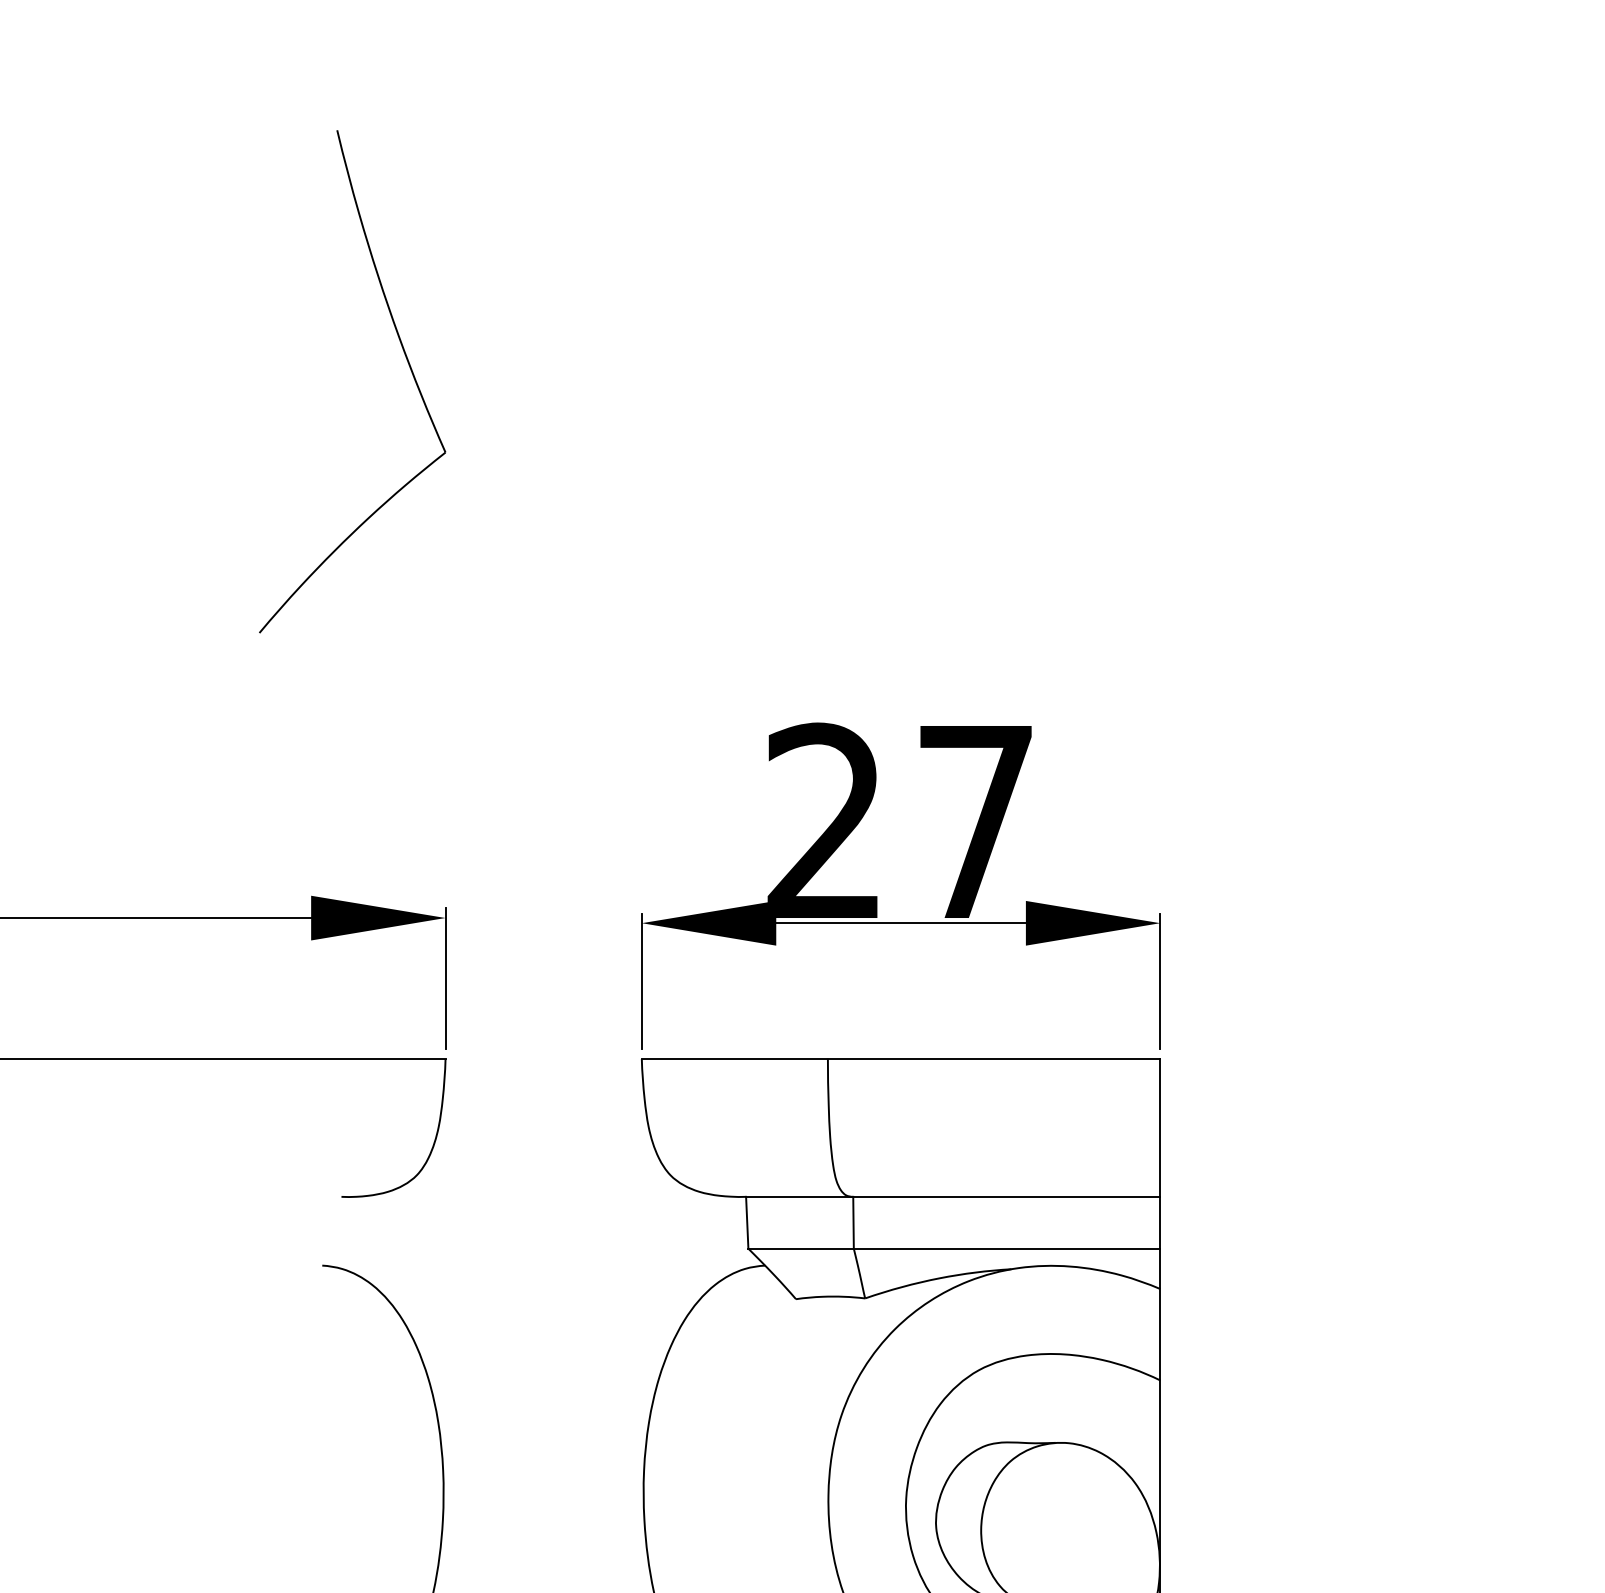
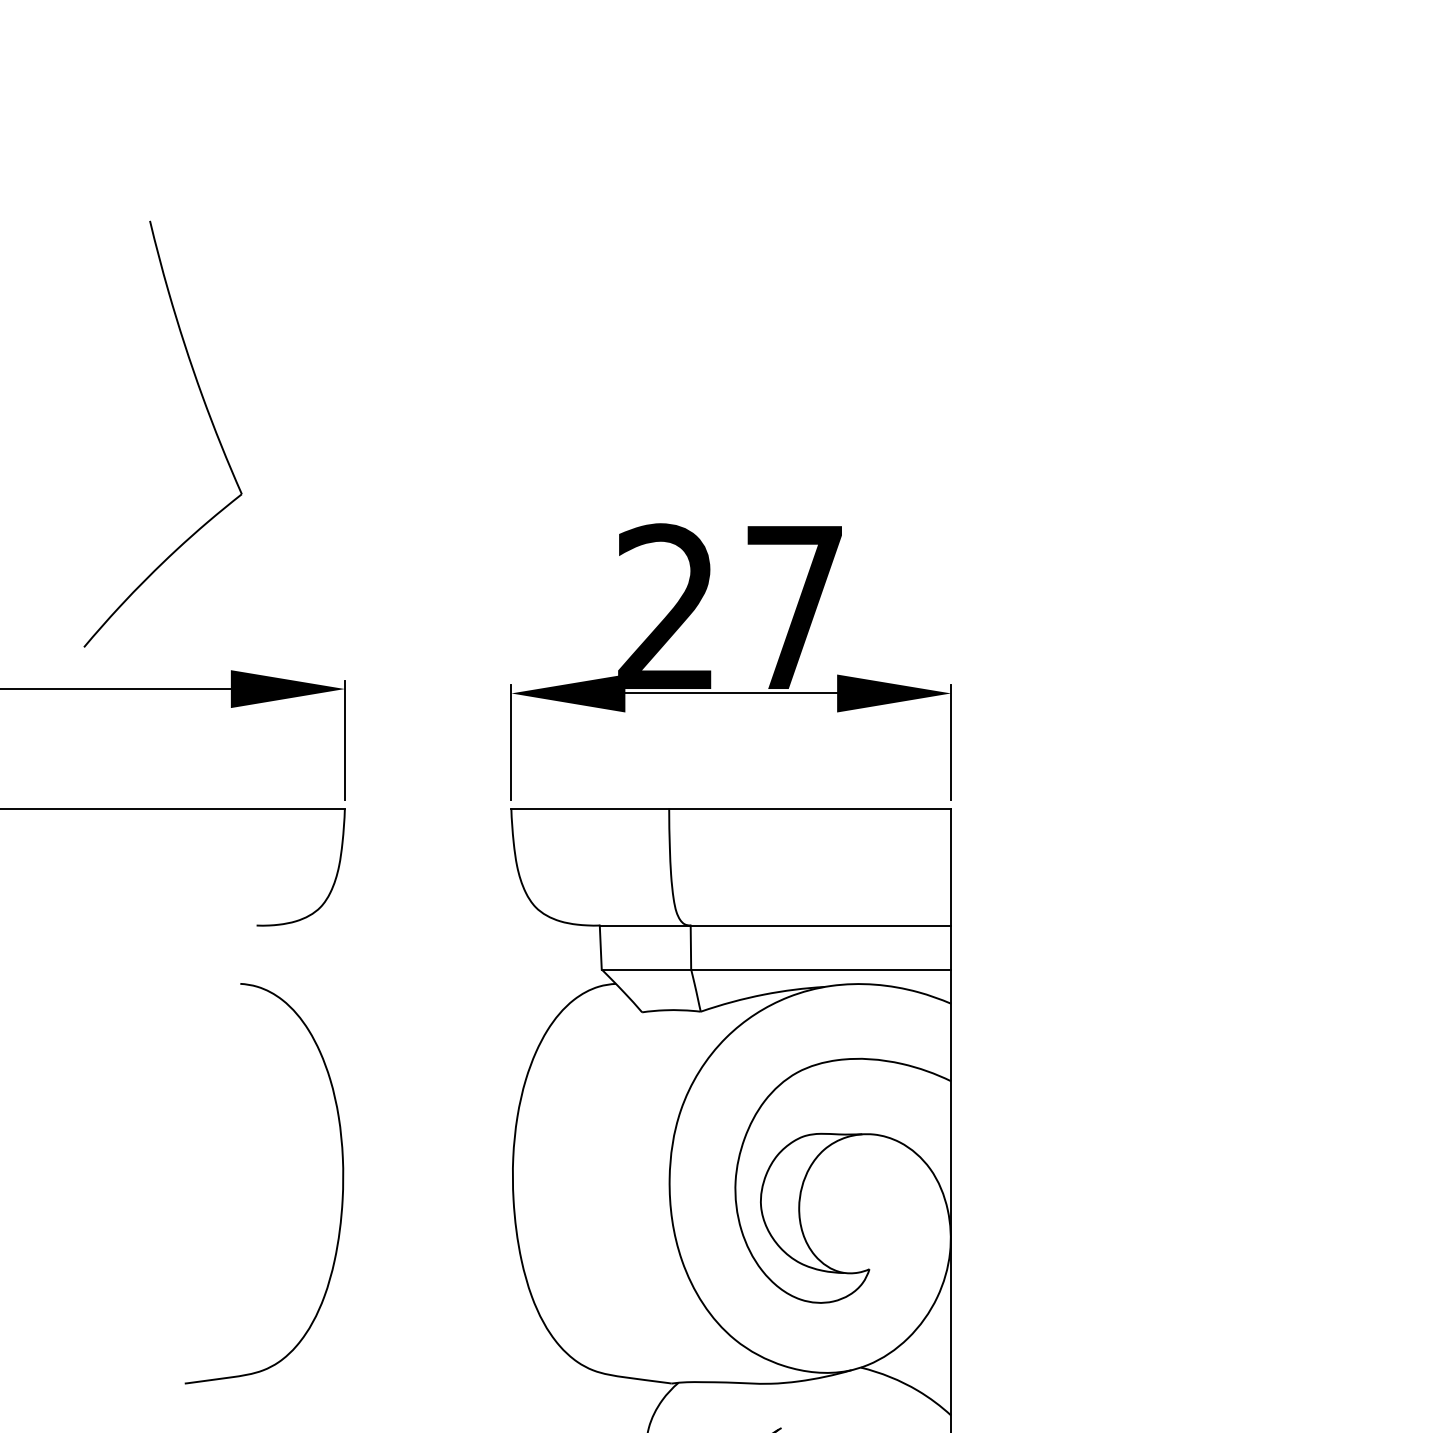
part: (405, 357) -> (207, 413), moved

